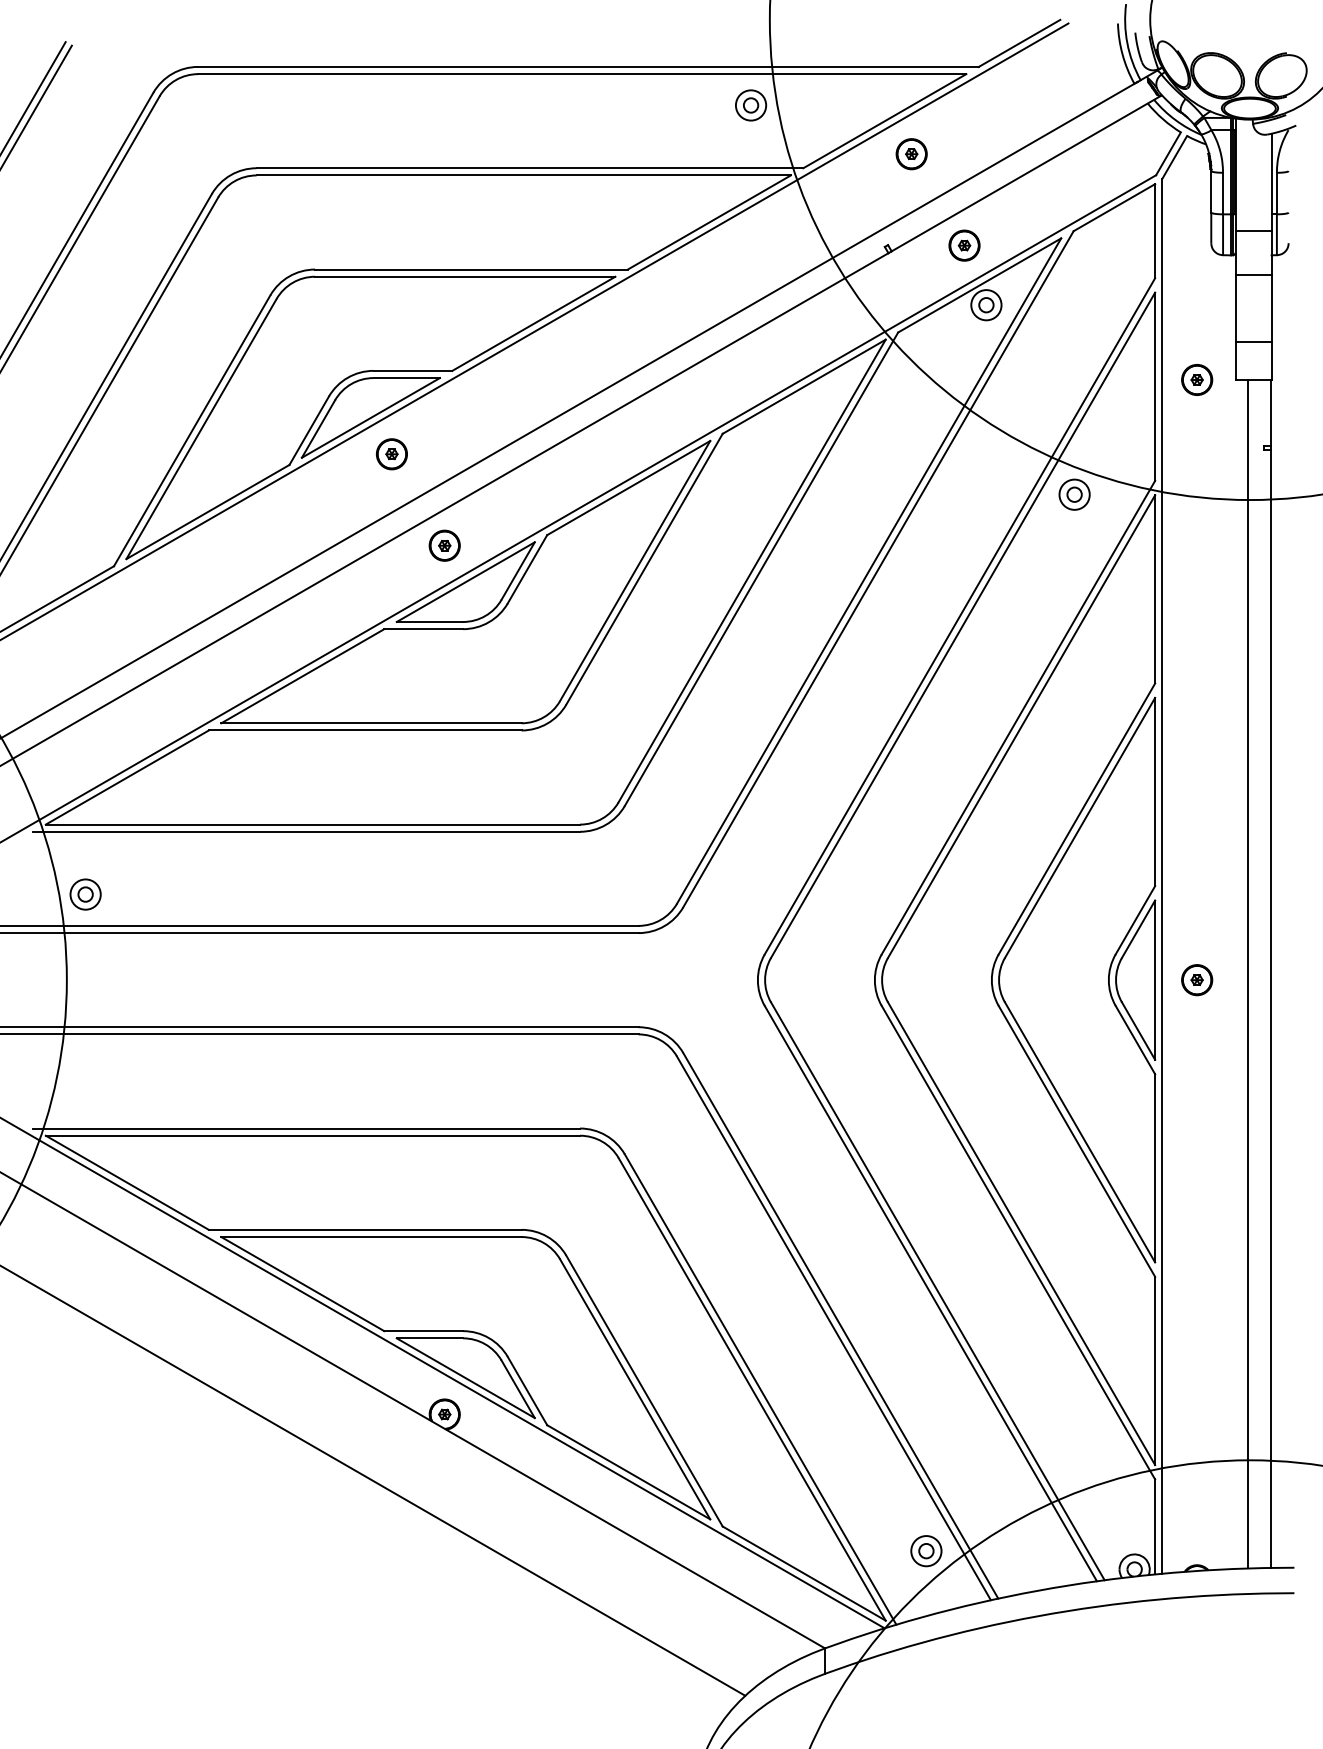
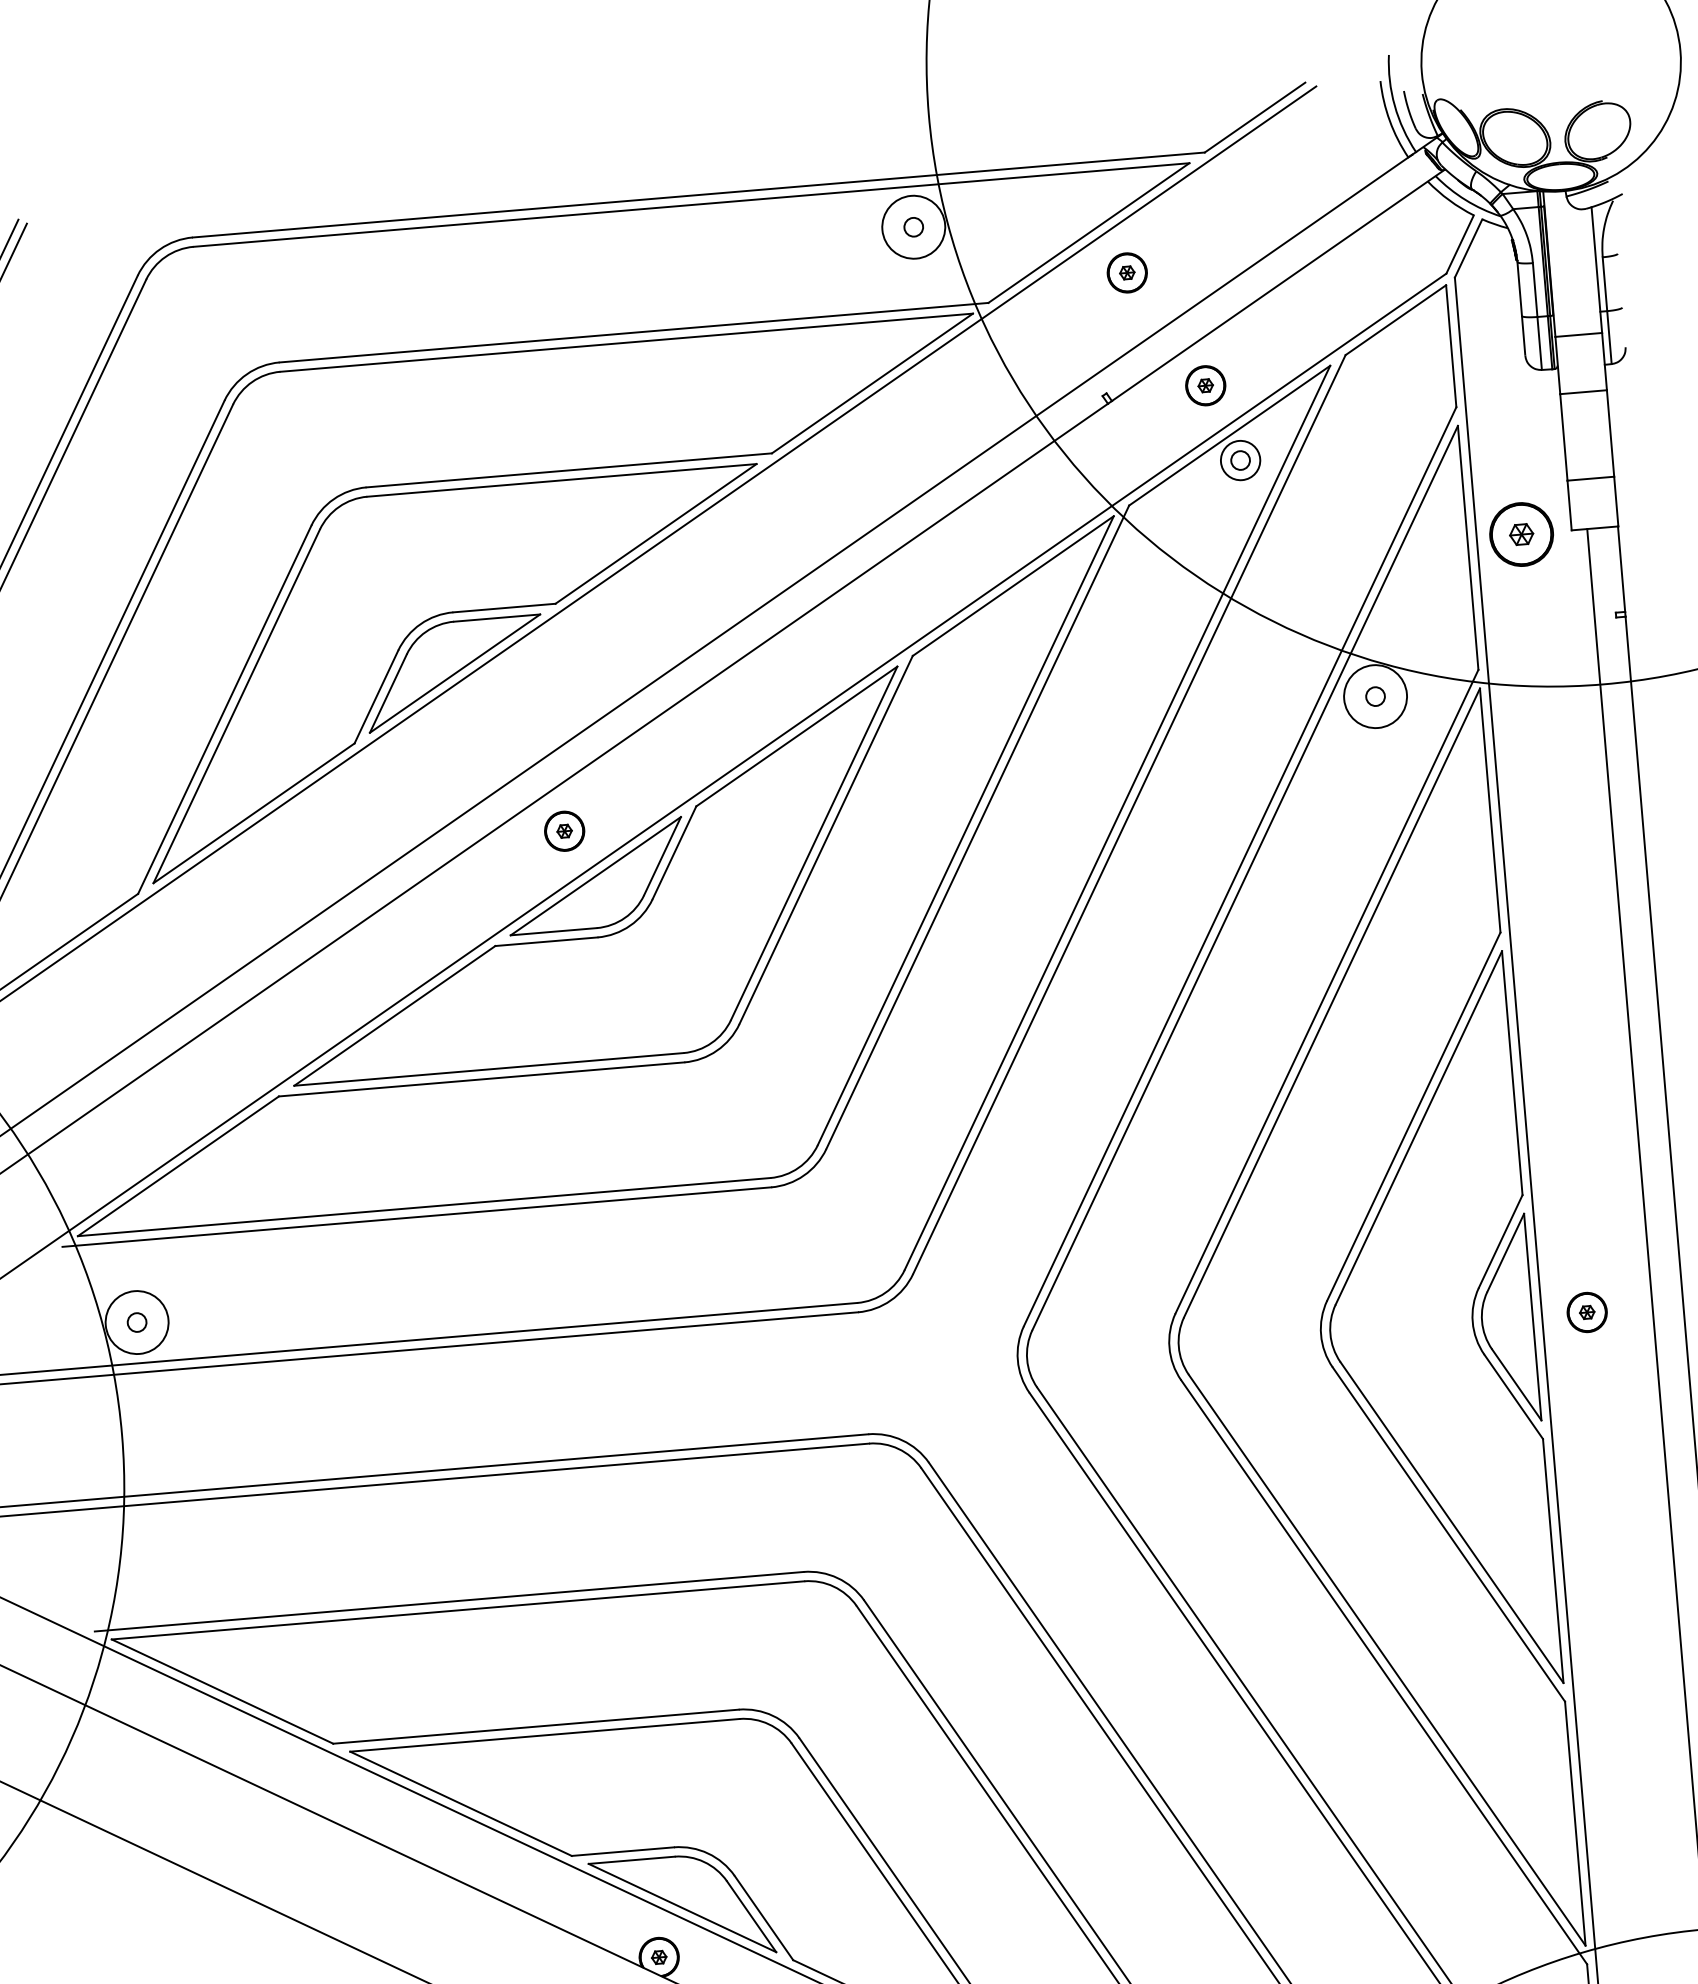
circle: (750, 105) -> (913, 227), size x1.6
part: (1197, 379) -> (1522, 533), size x1.6
part: (391, 454) -> (485, 718), removed
circle: (1074, 494) -> (1375, 696), size x1.6
circle: (85, 894) -> (136, 1322), size x1.6

